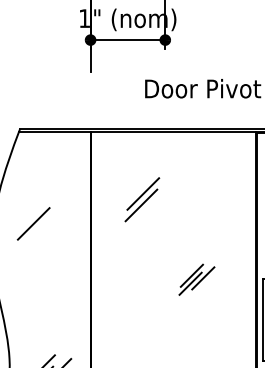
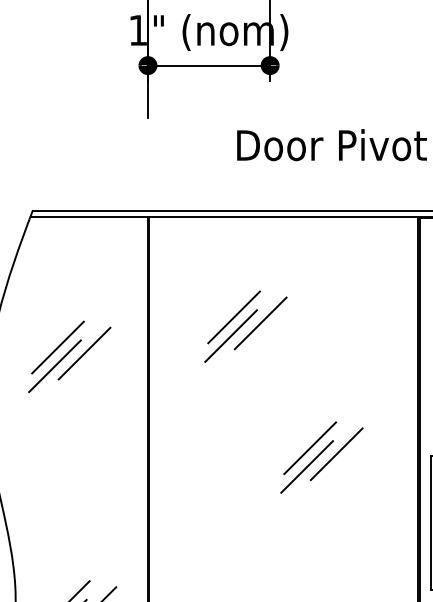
line: (159, 197) -> (260, 323), added
line: (35, 212) -> (57, 347), added
line: (51, 215) -> (84, 352), added
part: (196, 279) -> (321, 457), size x1.43

